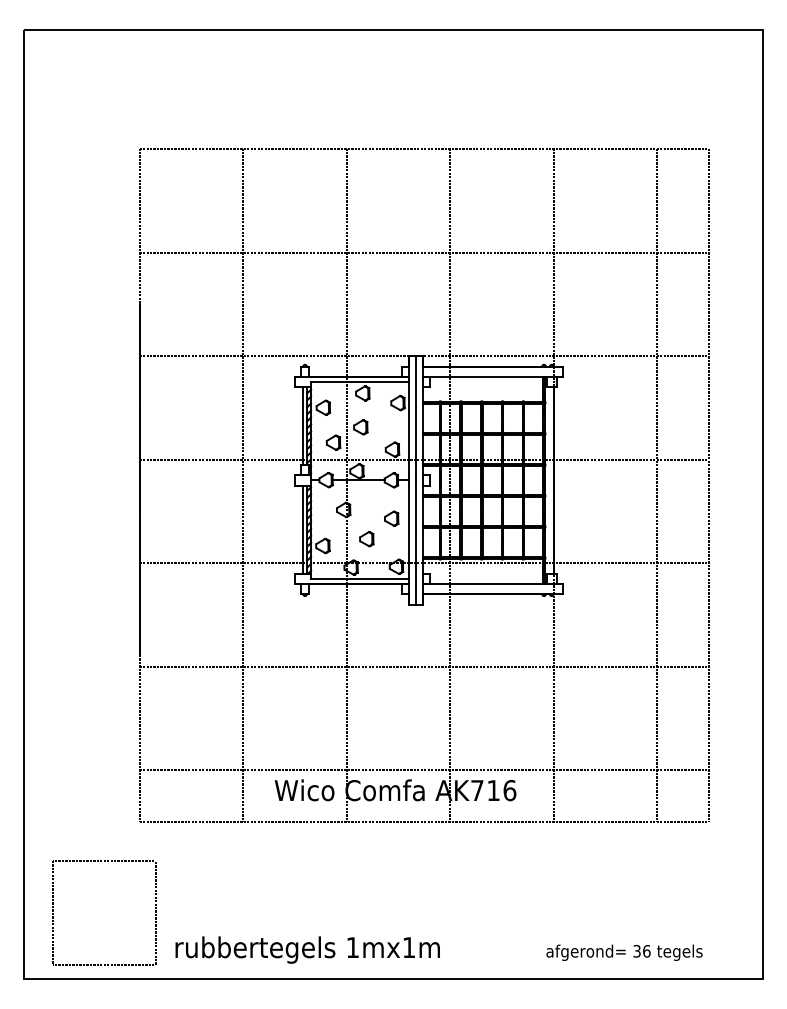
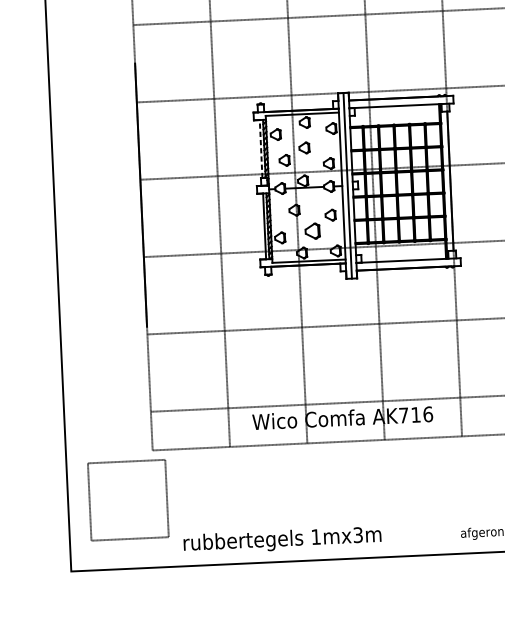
line: (302, 426) -> (260, 149), solid -> dashed
part: (366, 539) -> (312, 231), size x1.4
part: (104, 861) -> (126, 461), moved
text: (409, 947) -> (358, 535), 1mx1m -> 1mx3m

